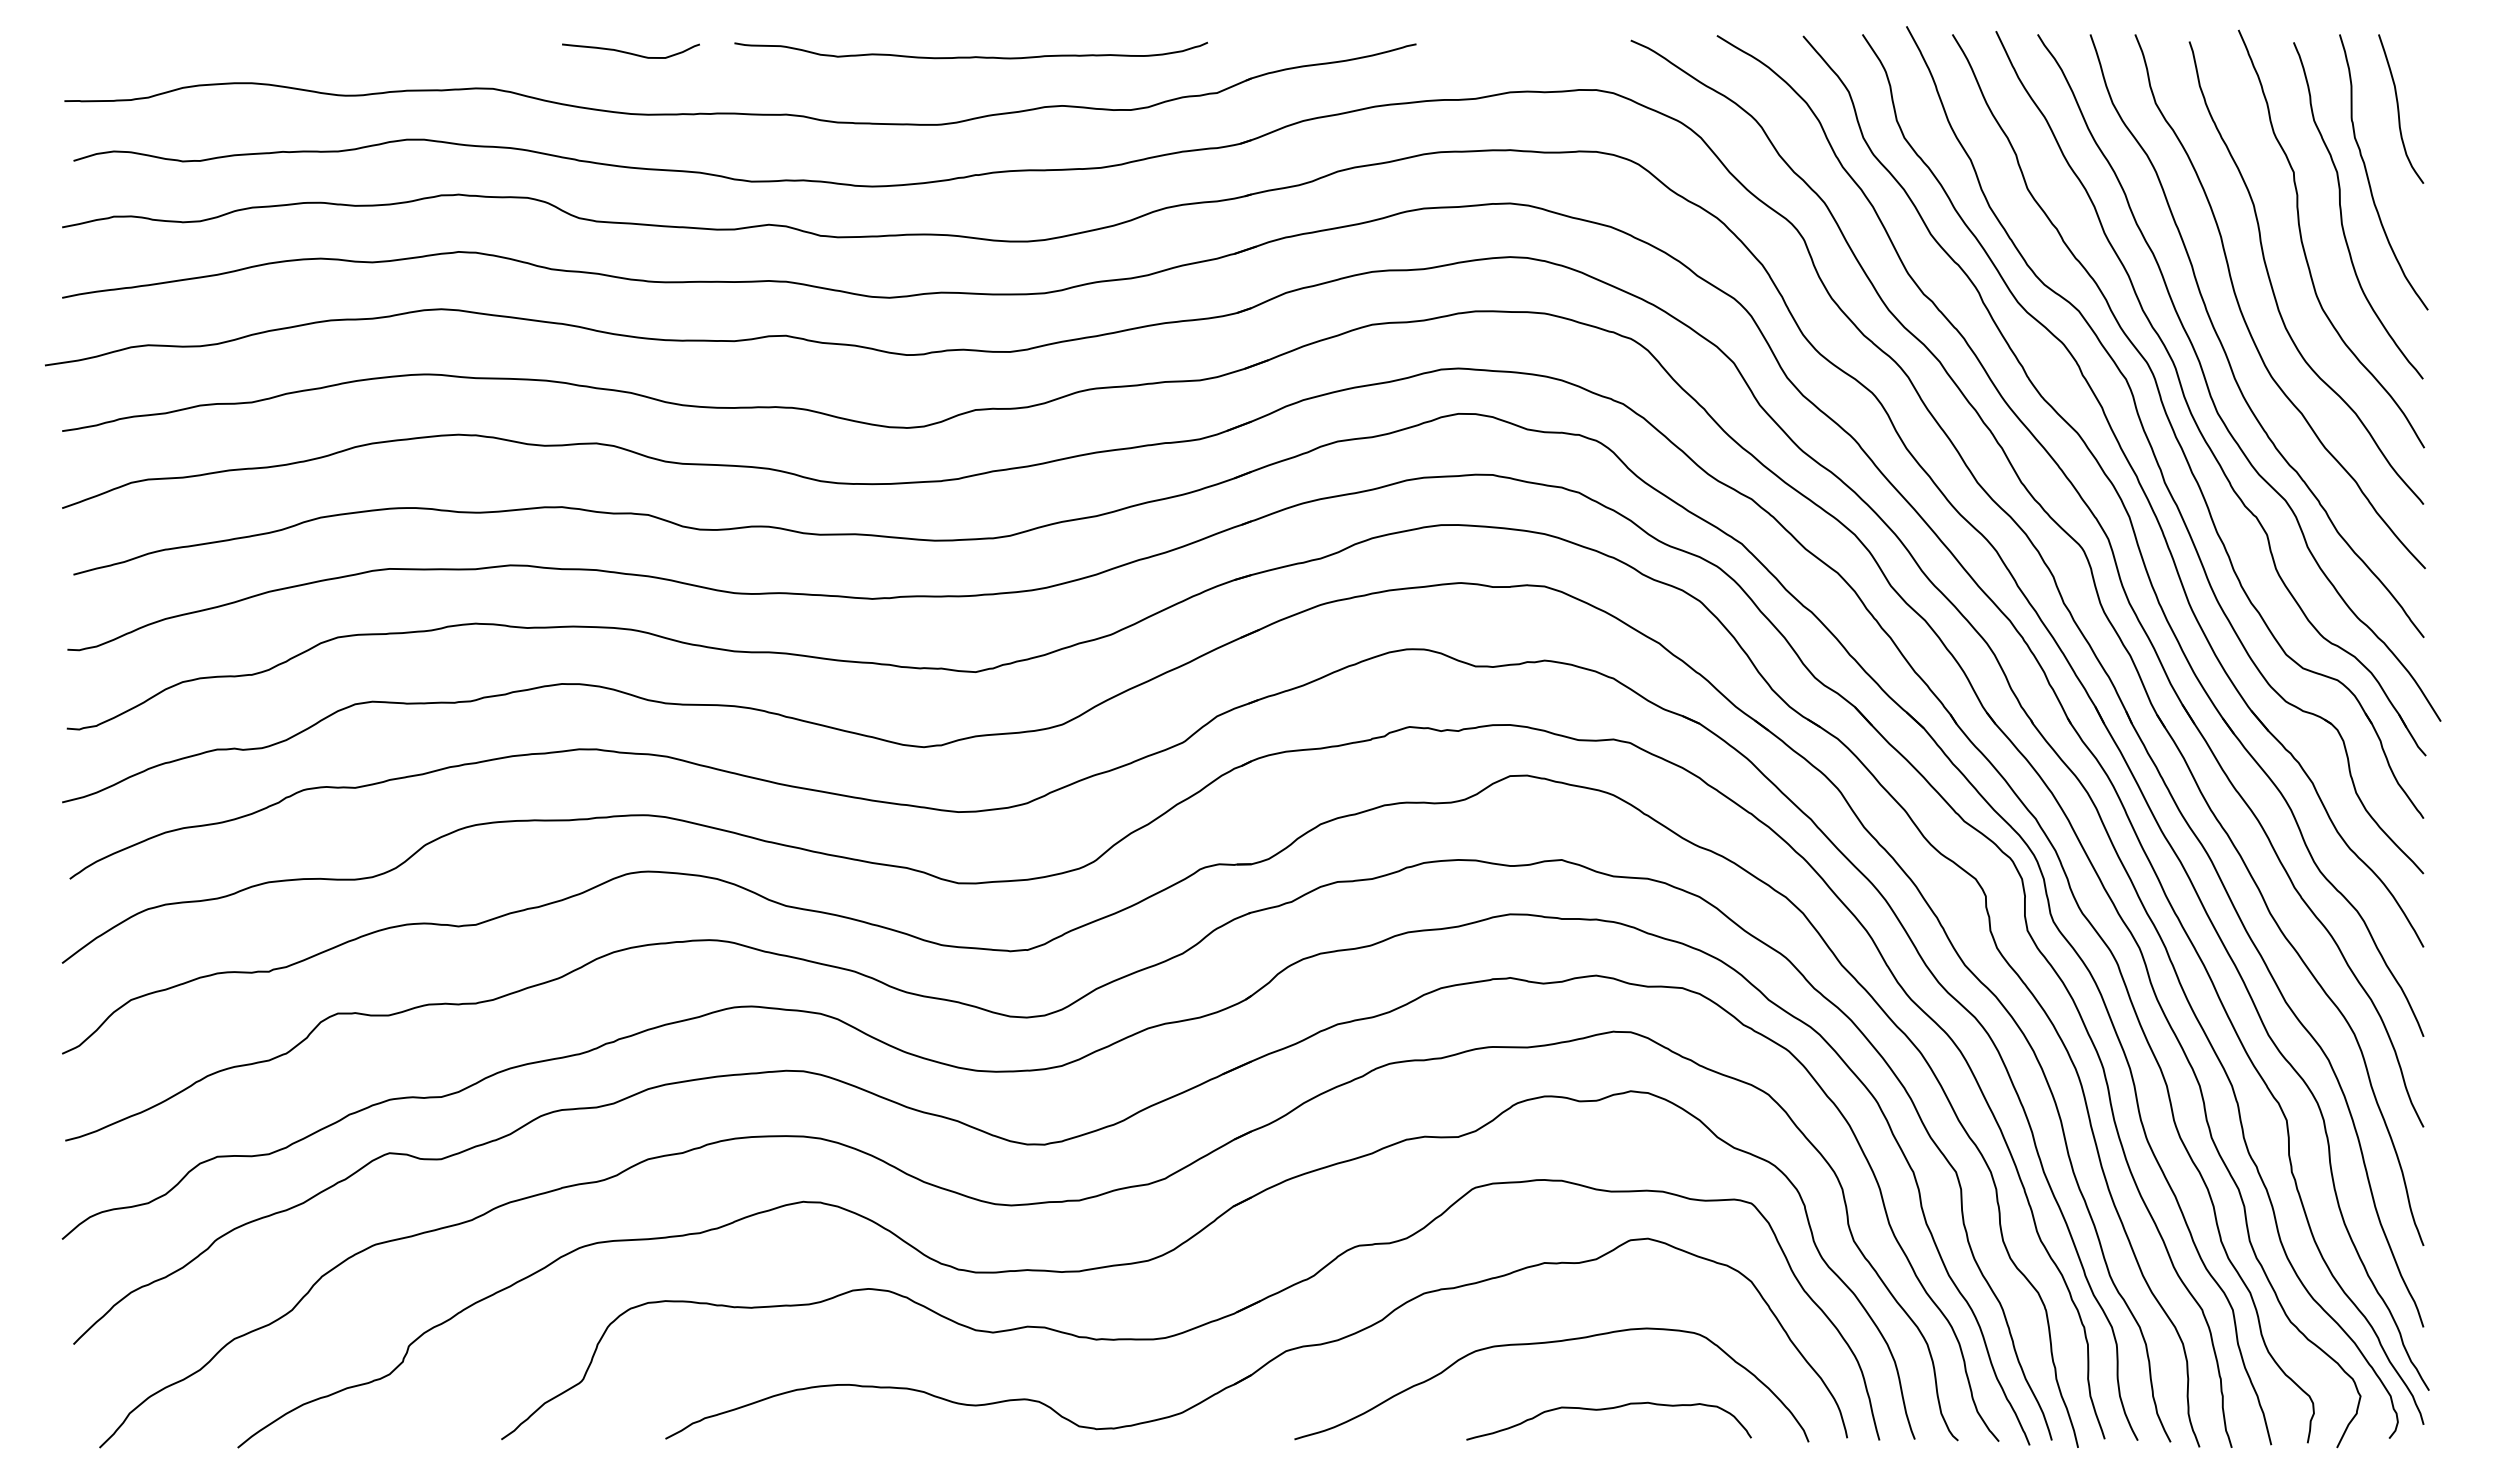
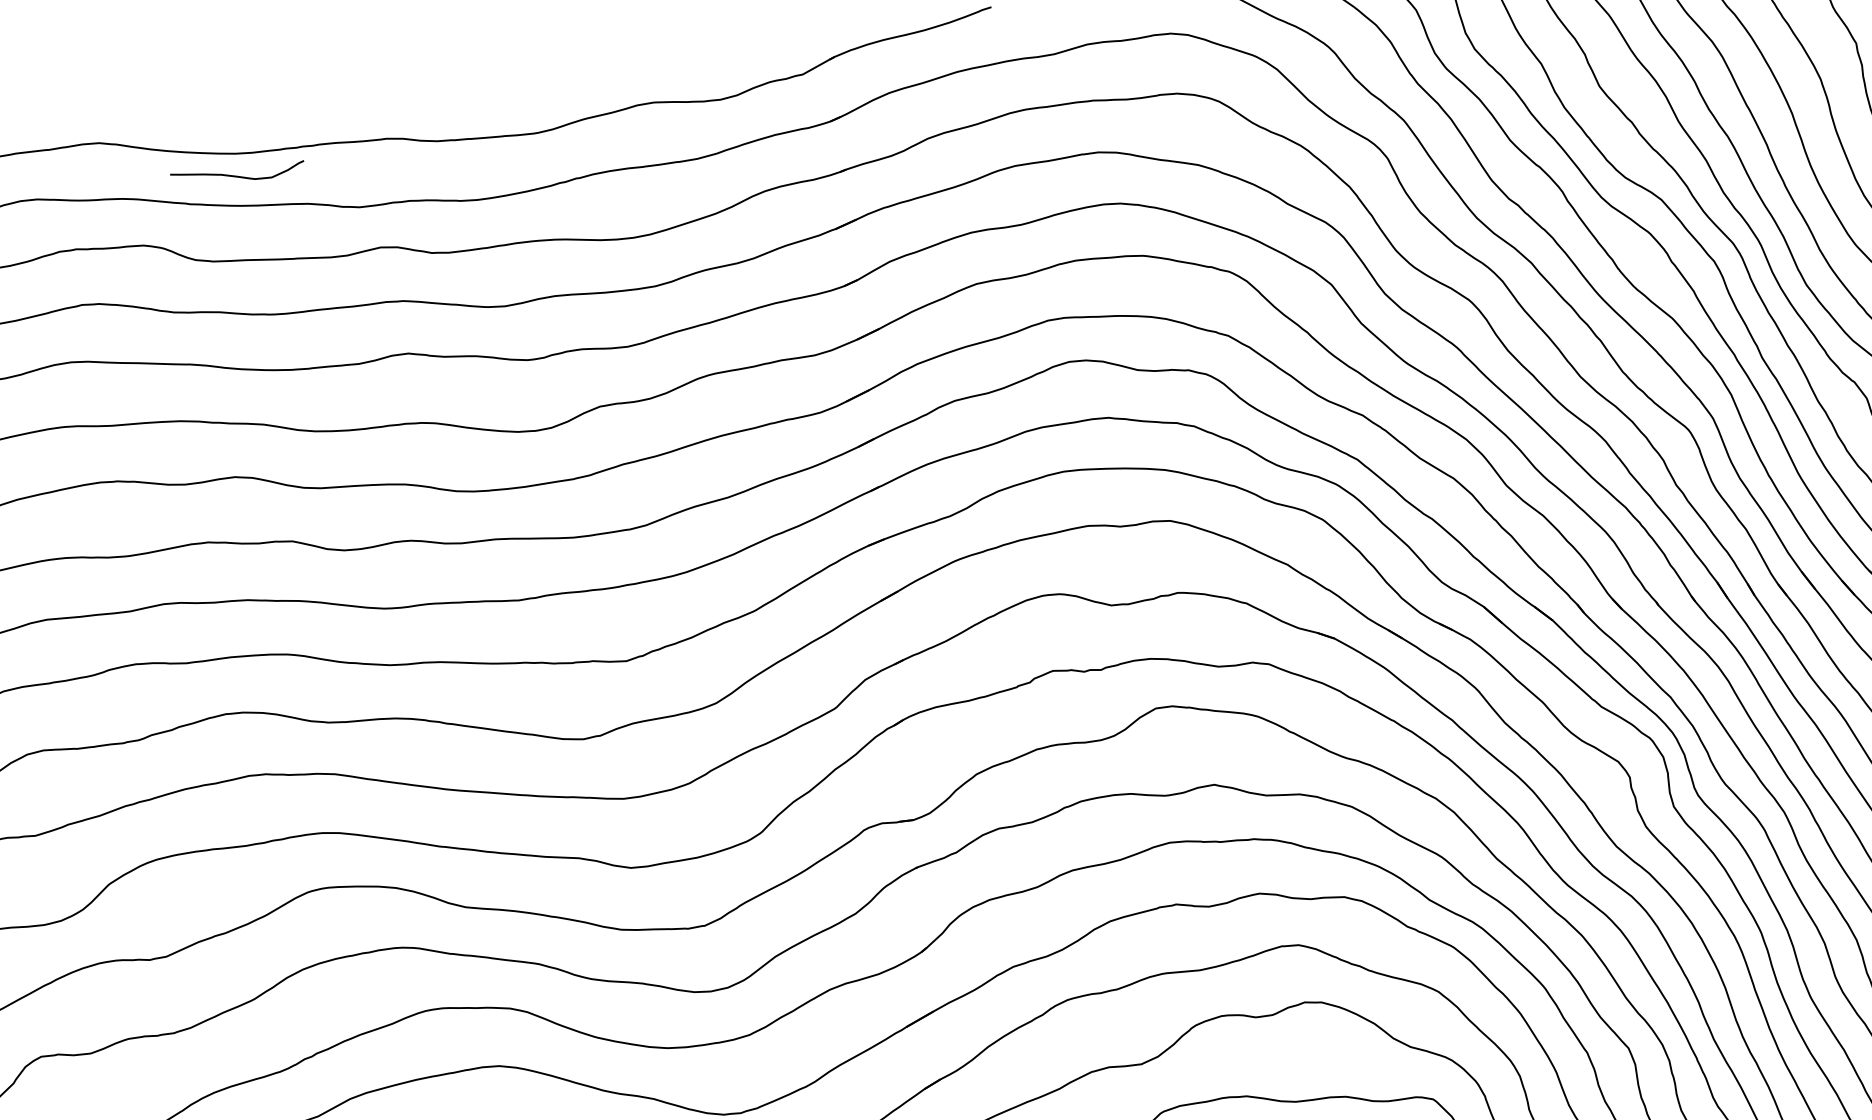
curve: (630, 52) -> (237, 175), moved
curve: (971, 56) -> (560, 63), removed

